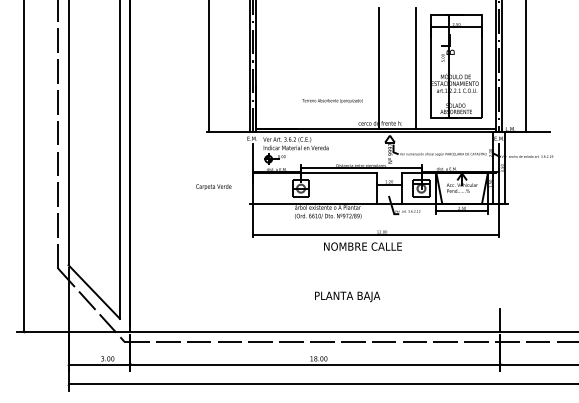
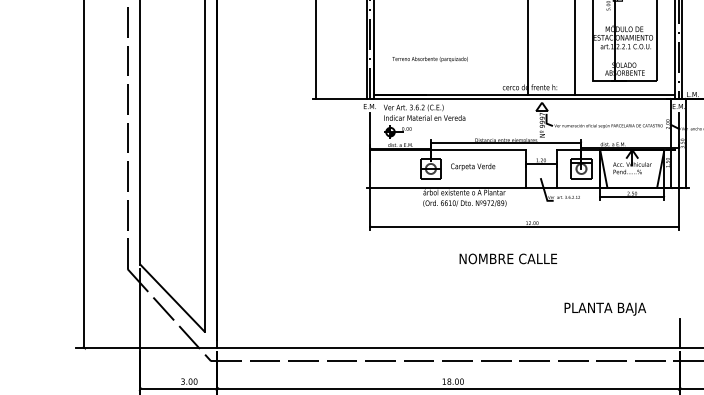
text: (332, 100) -> (430, 58), moved
text: (213, 186) -> (472, 166), moved
text: (362, 246) -> (507, 258), moved
text: (347, 296) -> (605, 308), moved

